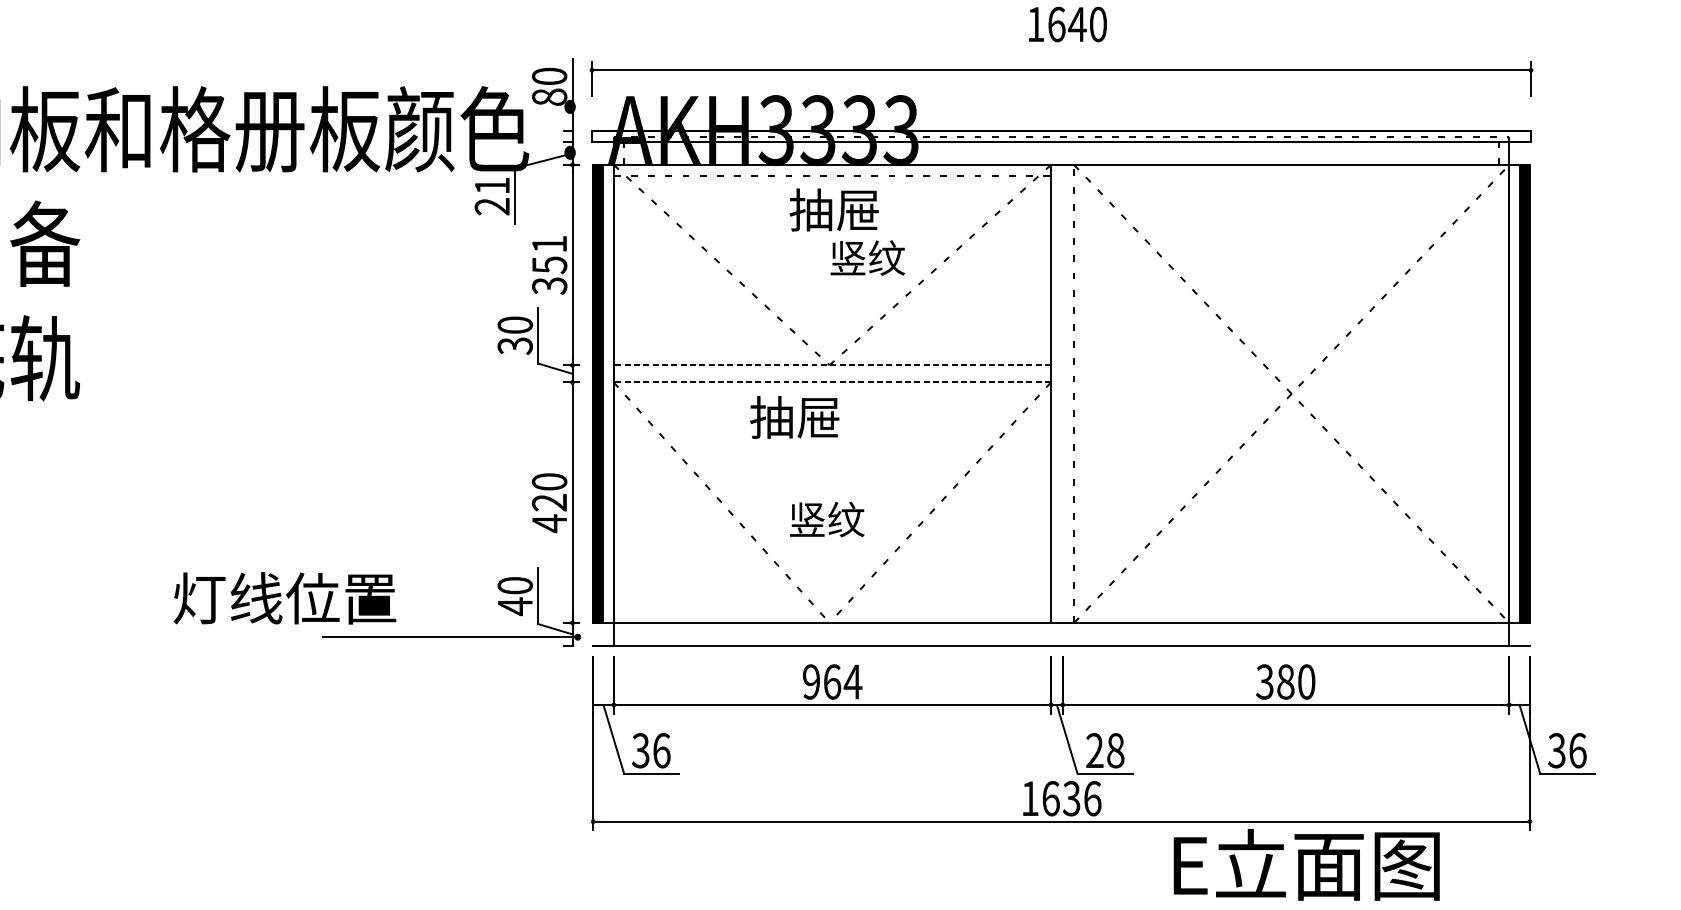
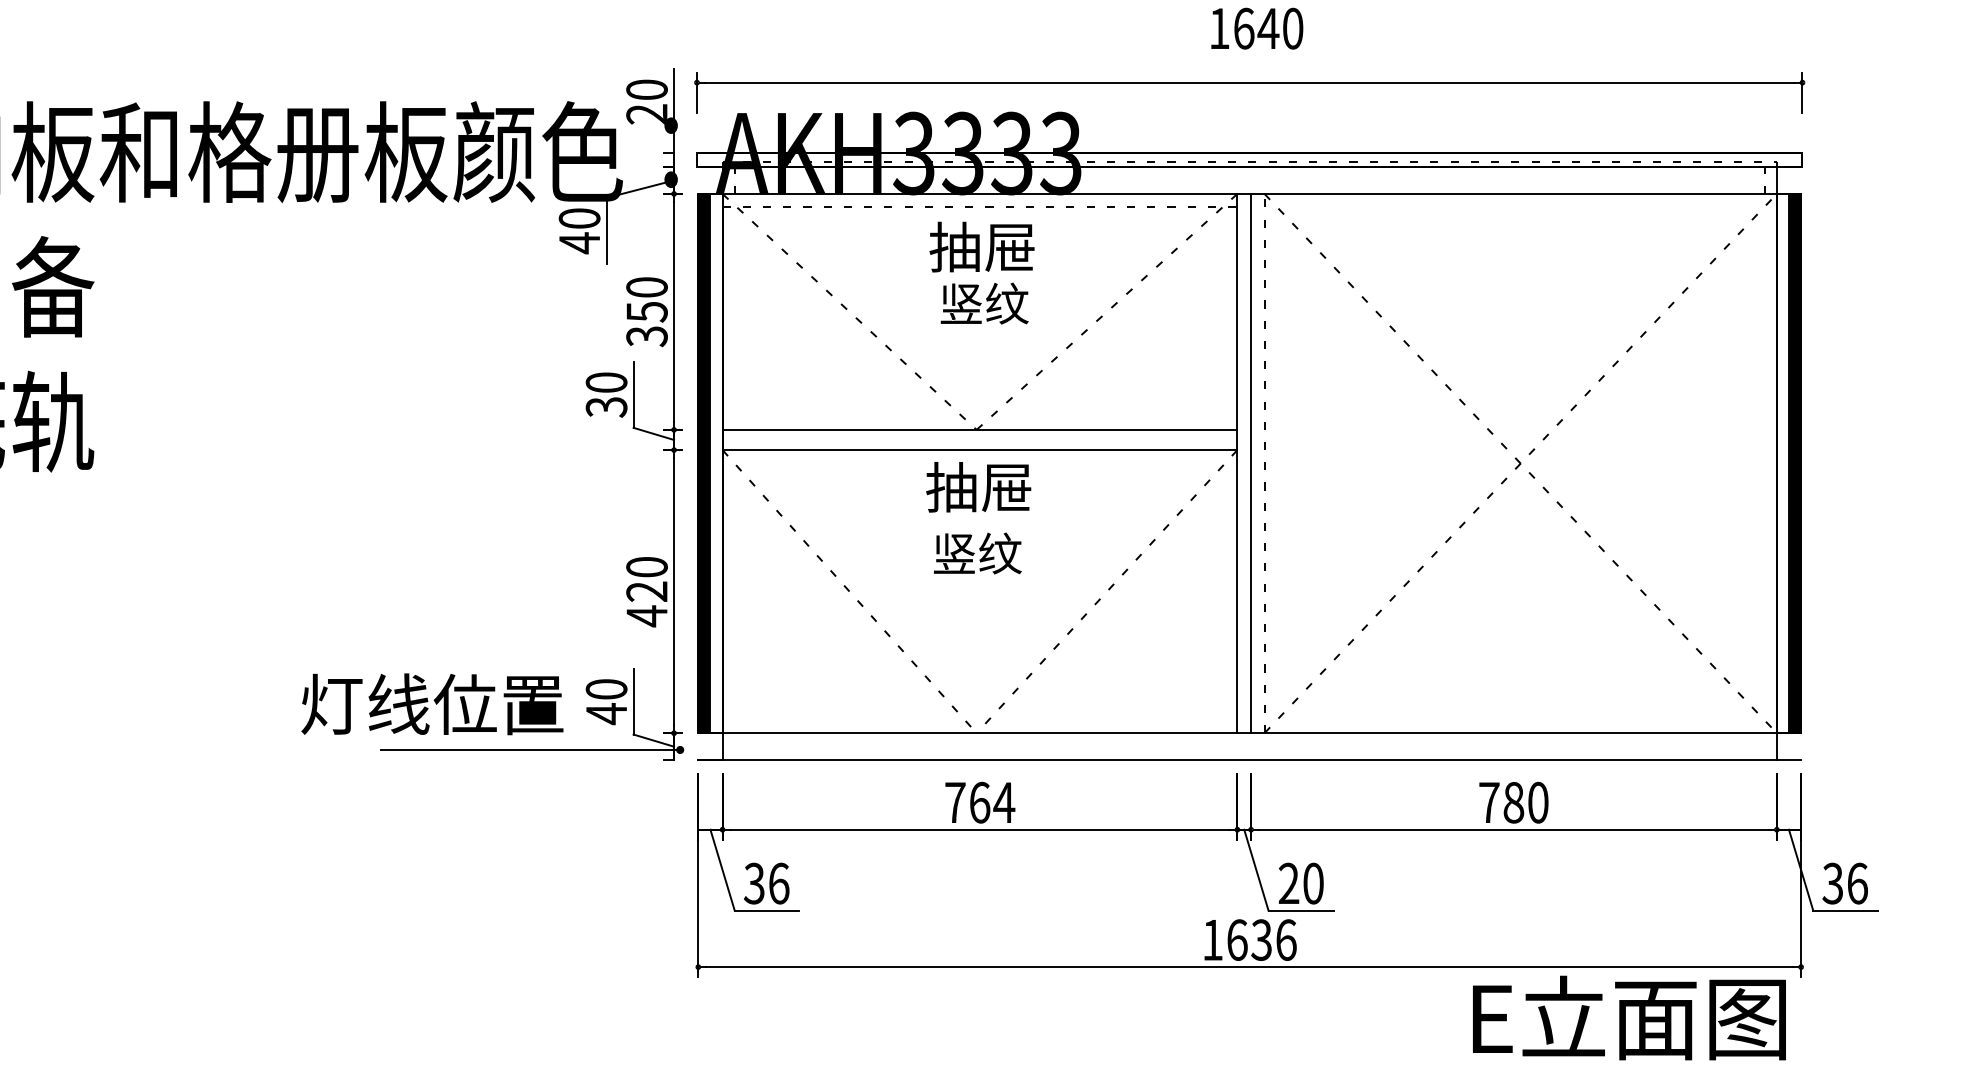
text: (549, 97) -> (646, 114), 80 -> 20
text: (492, 196) -> (579, 231), 21 -> 40
text: (549, 244) -> (646, 287), 351 -> 350
text: (867, 257) -> (984, 303), moved
line: (832, 364) -> (979, 429), dashed -> solid
line: (832, 382) -> (979, 450), dashed -> solid
line: (1063, 393) -> (1251, 463), added
text: (794, 417) -> (978, 487), moved
text: (826, 519) -> (977, 553), moved
text: (284, 598) -> (432, 704), moved
text: (811, 681) -> (955, 802), 964 -> 764
text: (1264, 681) -> (1488, 802), 380 -> 780
text: (1115, 750) -> (1313, 883), 28 -> 20
text: (1306, 864) -> (1629, 1017), moved

